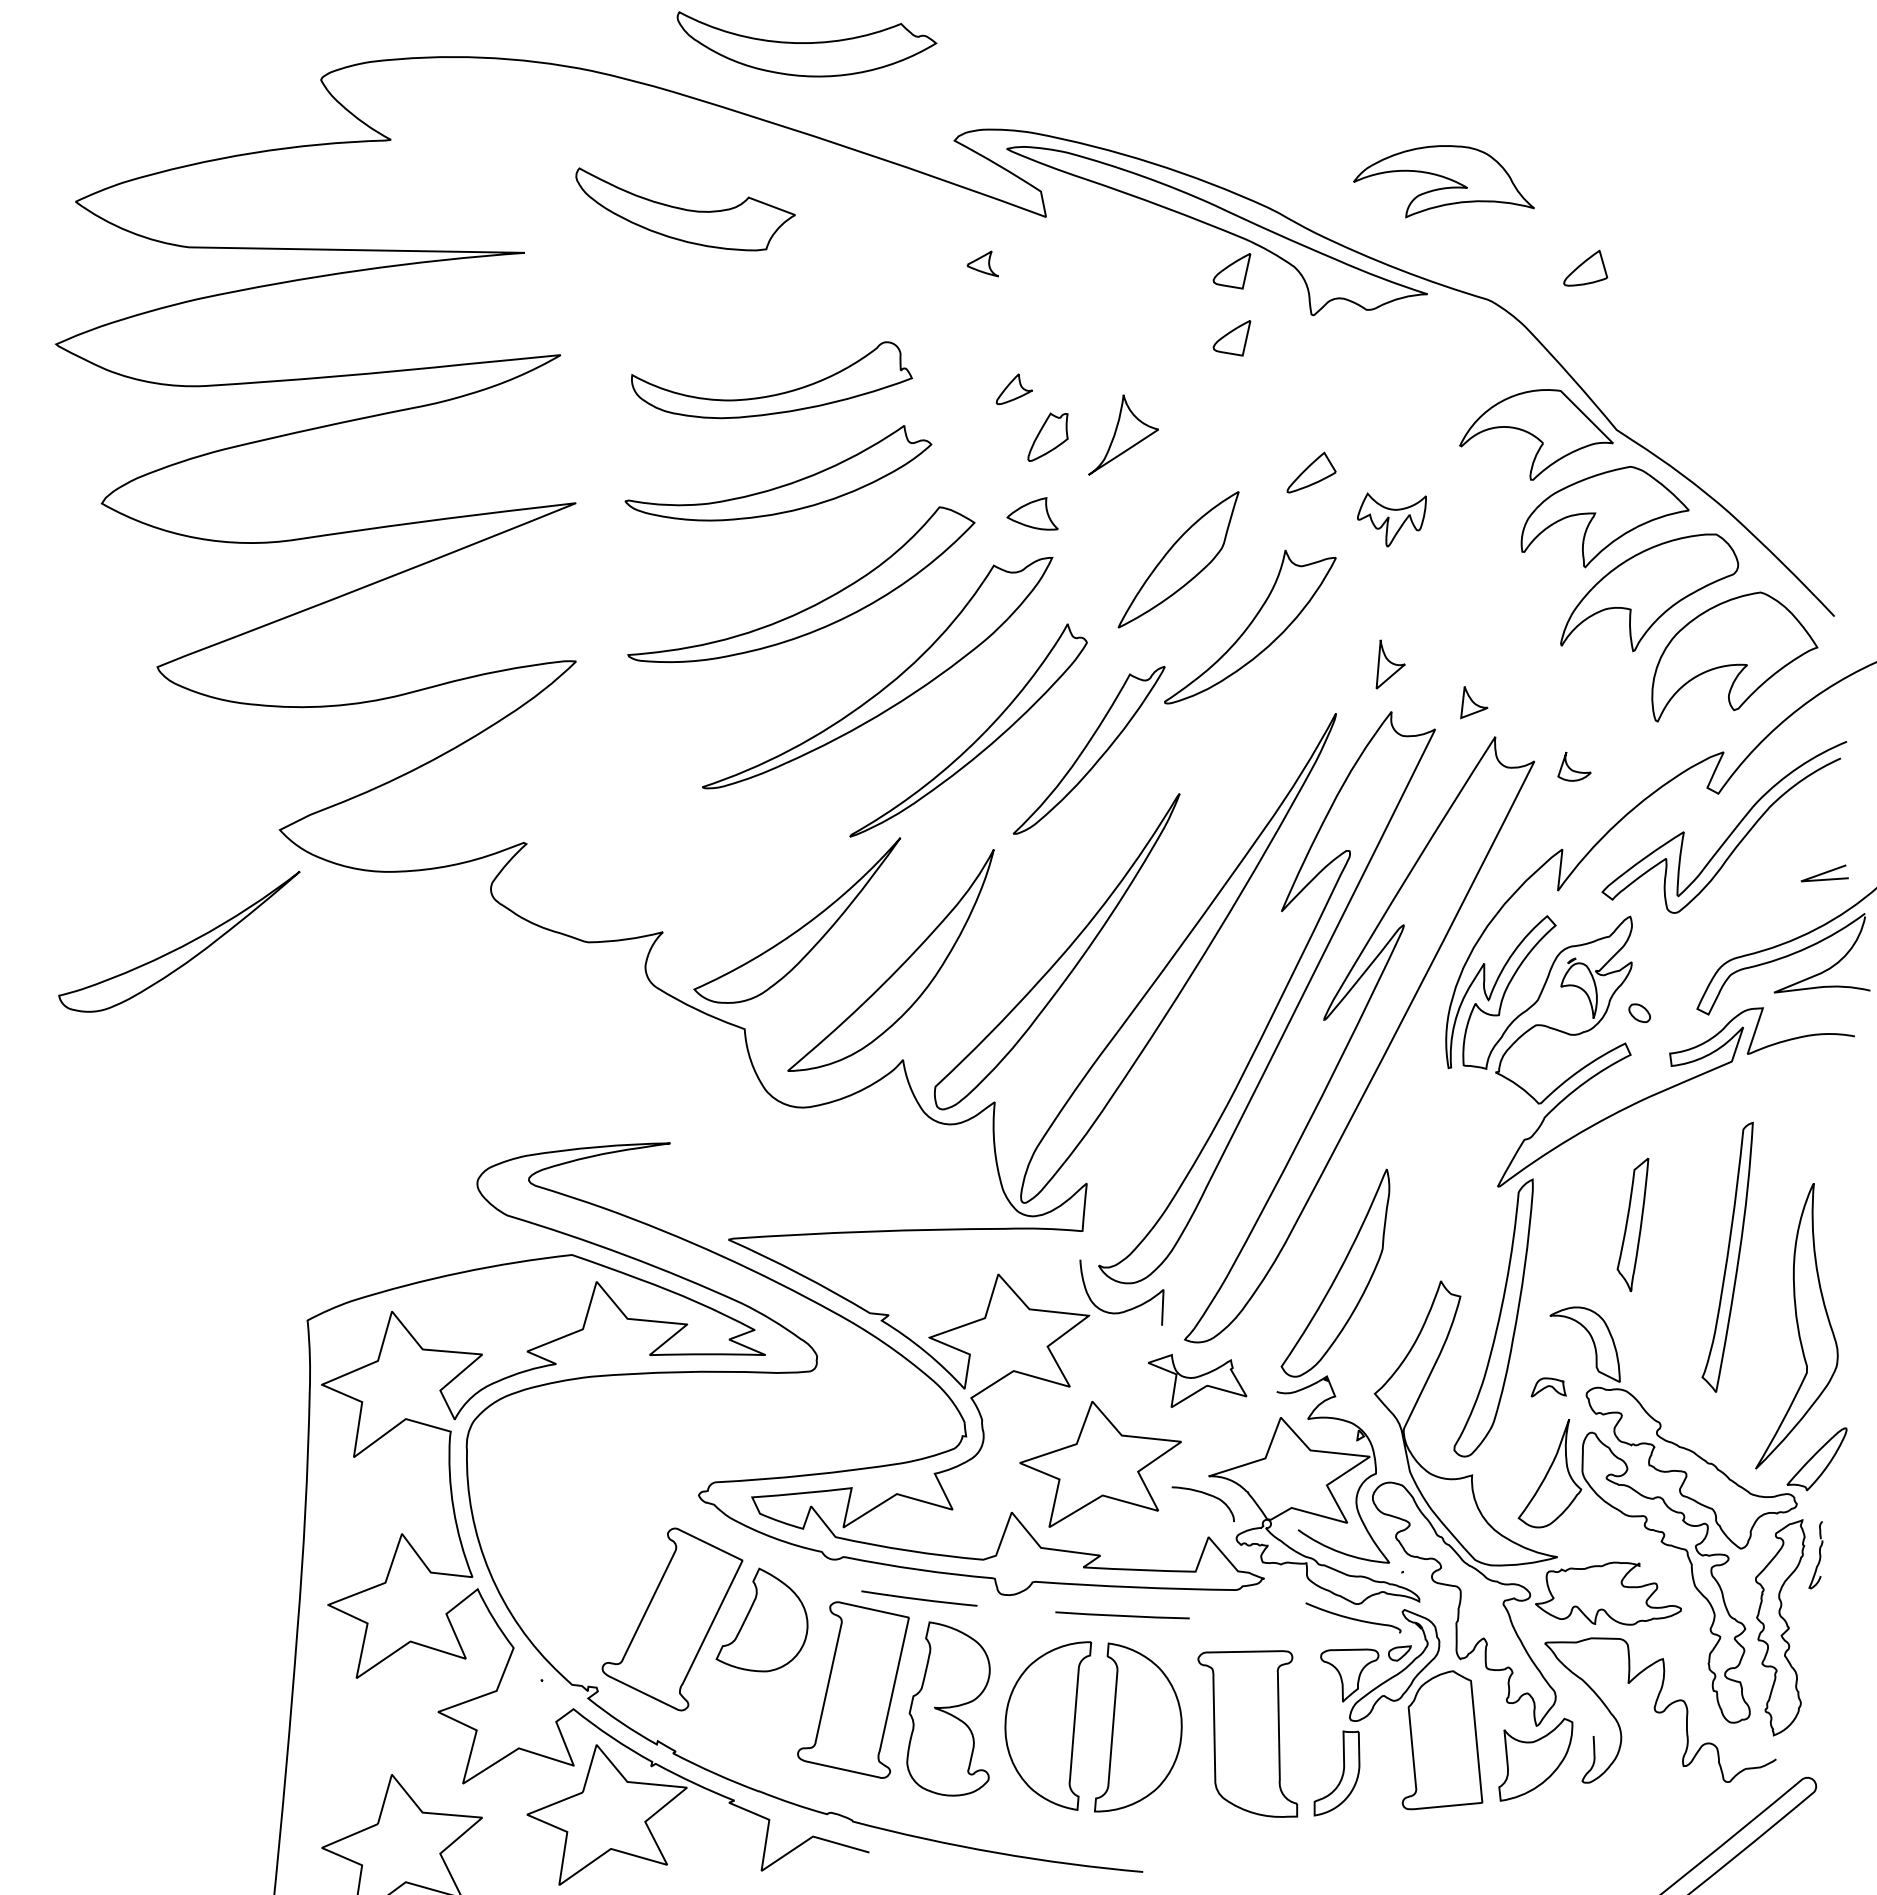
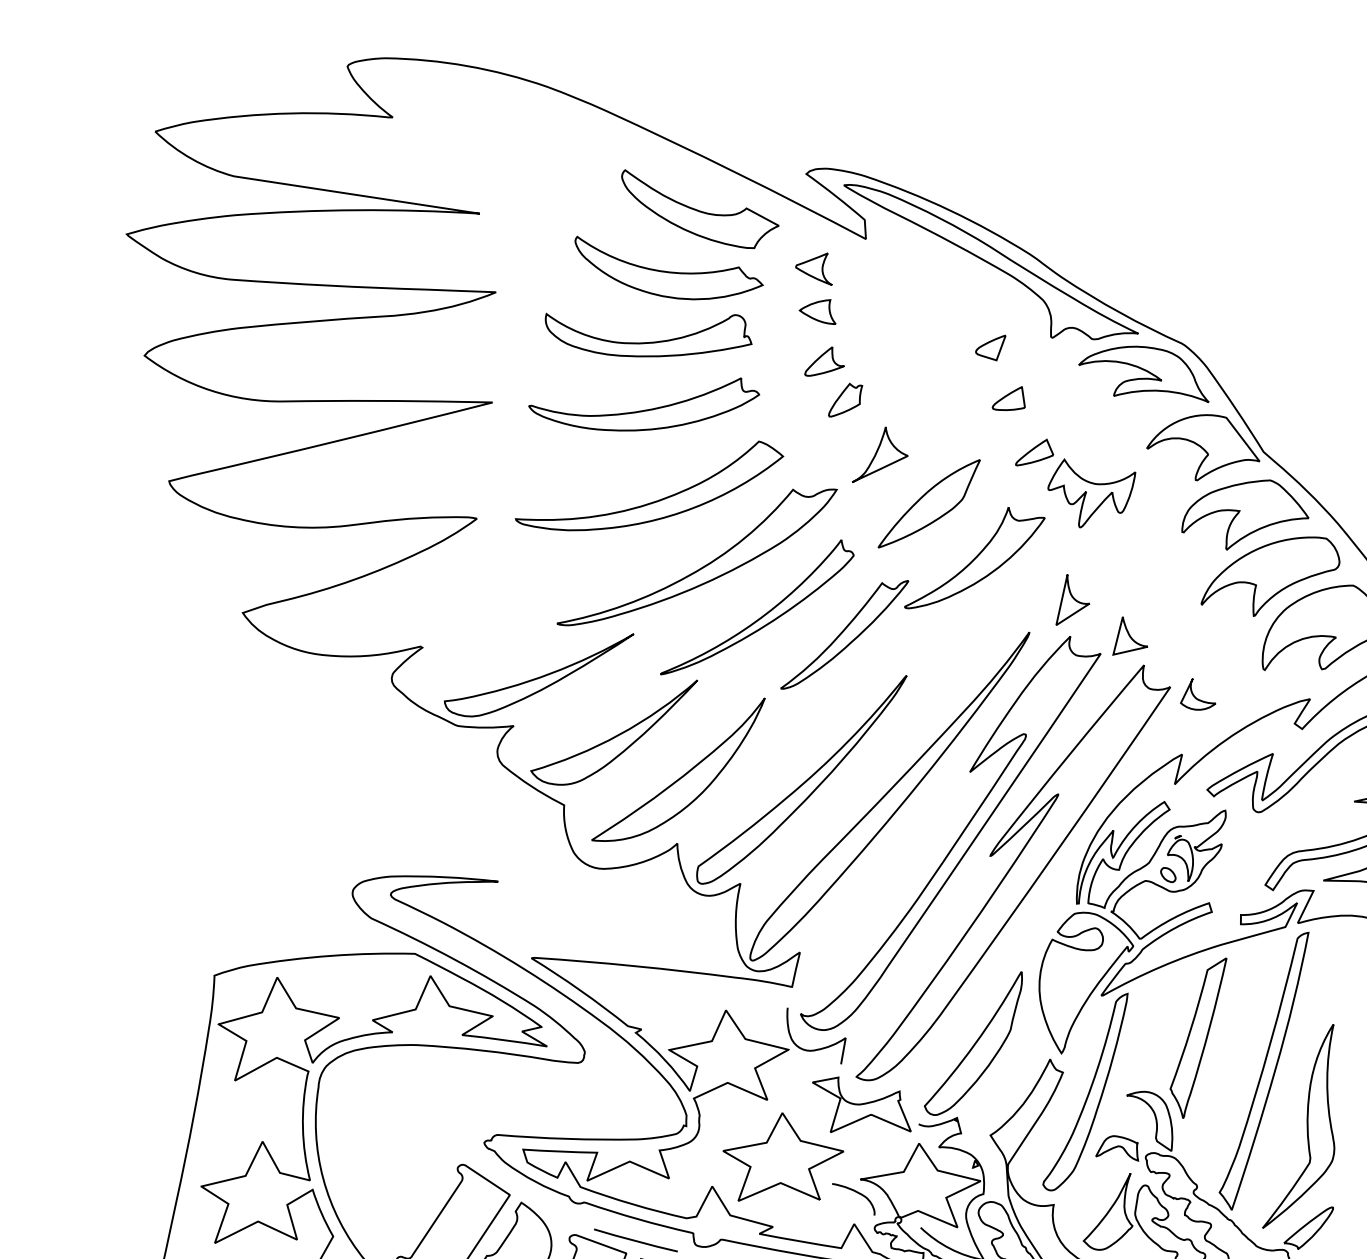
part: (806, 44) -> (667, 273), moved
part: (1443, 181) -> (1144, 373), moved
part: (685, 209) -> (698, 210), moved
part: (982, 263) -> (814, 266), size x1.67
part: (1585, 267) -> (1009, 397), moved
part: (1231, 271) -> (996, 297), removed
part: (1014, 389) -> (825, 362), size x1.43
part: (1123, 434) -> (881, 456), moved
part: (1032, 513) -> (818, 310), moved
part: (1391, 519) -> (1089, 495), size x1.67
part: (1390, 664) -> (1074, 601), size x1.43
part: (1474, 702) -> (1132, 637), size x1.67
part: (1574, 766) -> (1199, 694), size x1.43
part: (179, 941) -> (538, 673), moved
part: (1639, 1012) -> (1168, 874), moved
part: (1471, 1174) -> (1083, 984), added
part: (1632, 1224) -> (1196, 1036), size x1.67
part: (1727, 1257) -> (1262, 1070), size x1.43
part: (1197, 1380) -> (861, 1108), size x1.43
part: (1548, 1387) -> (1118, 1147), size x1.67

